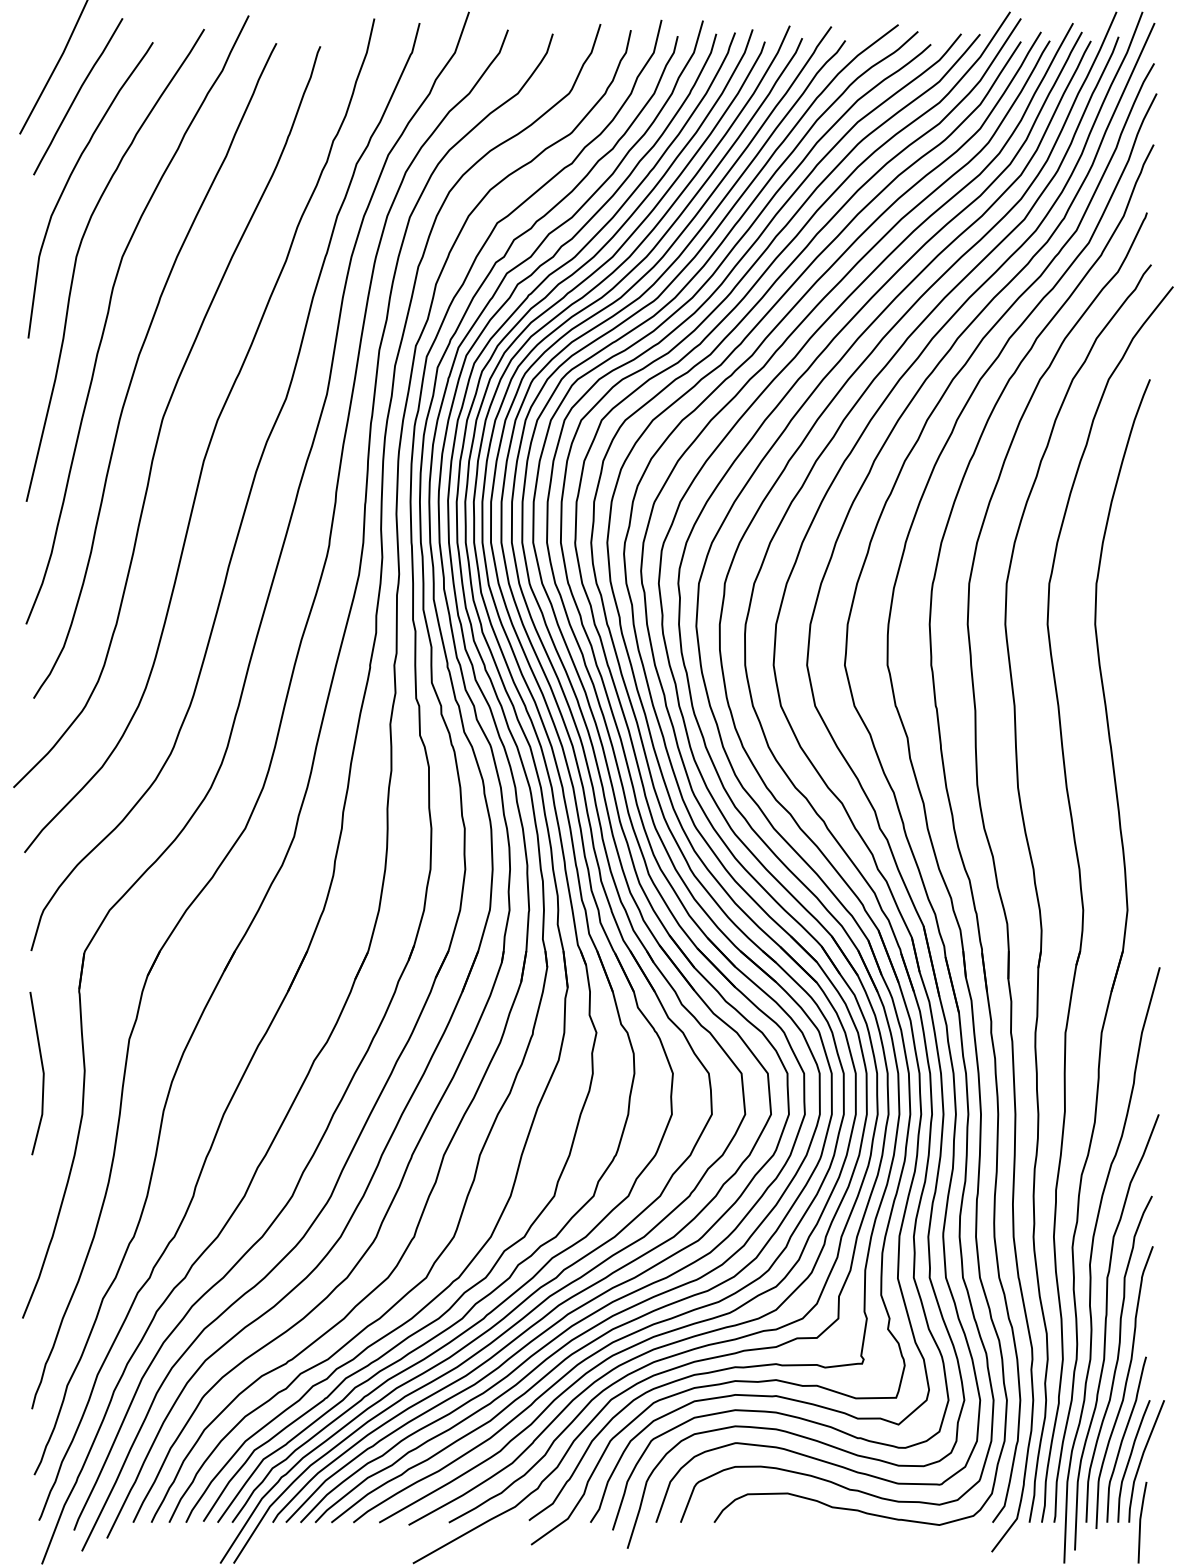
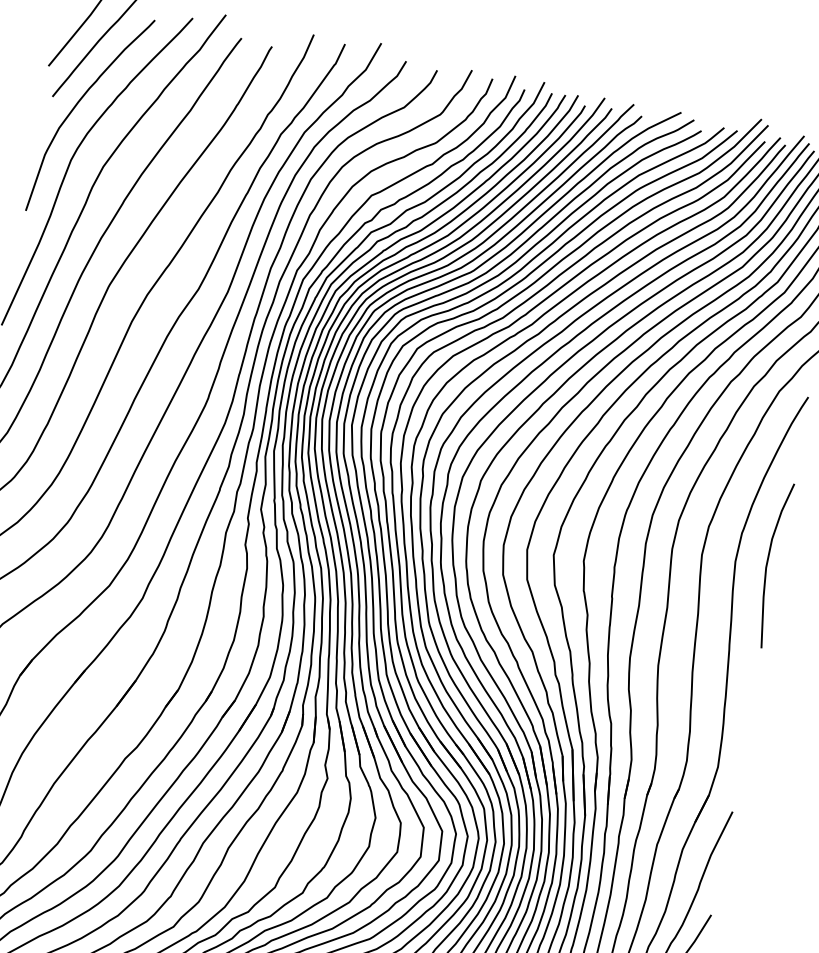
curve: (1139, 618) -> (767, 563), added

